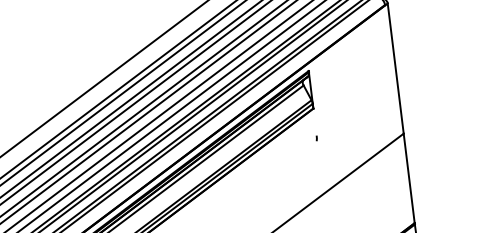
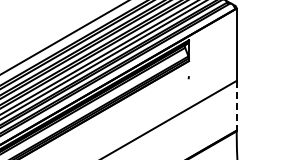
line: (408, 177) -> (236, 105), solid -> dashed

